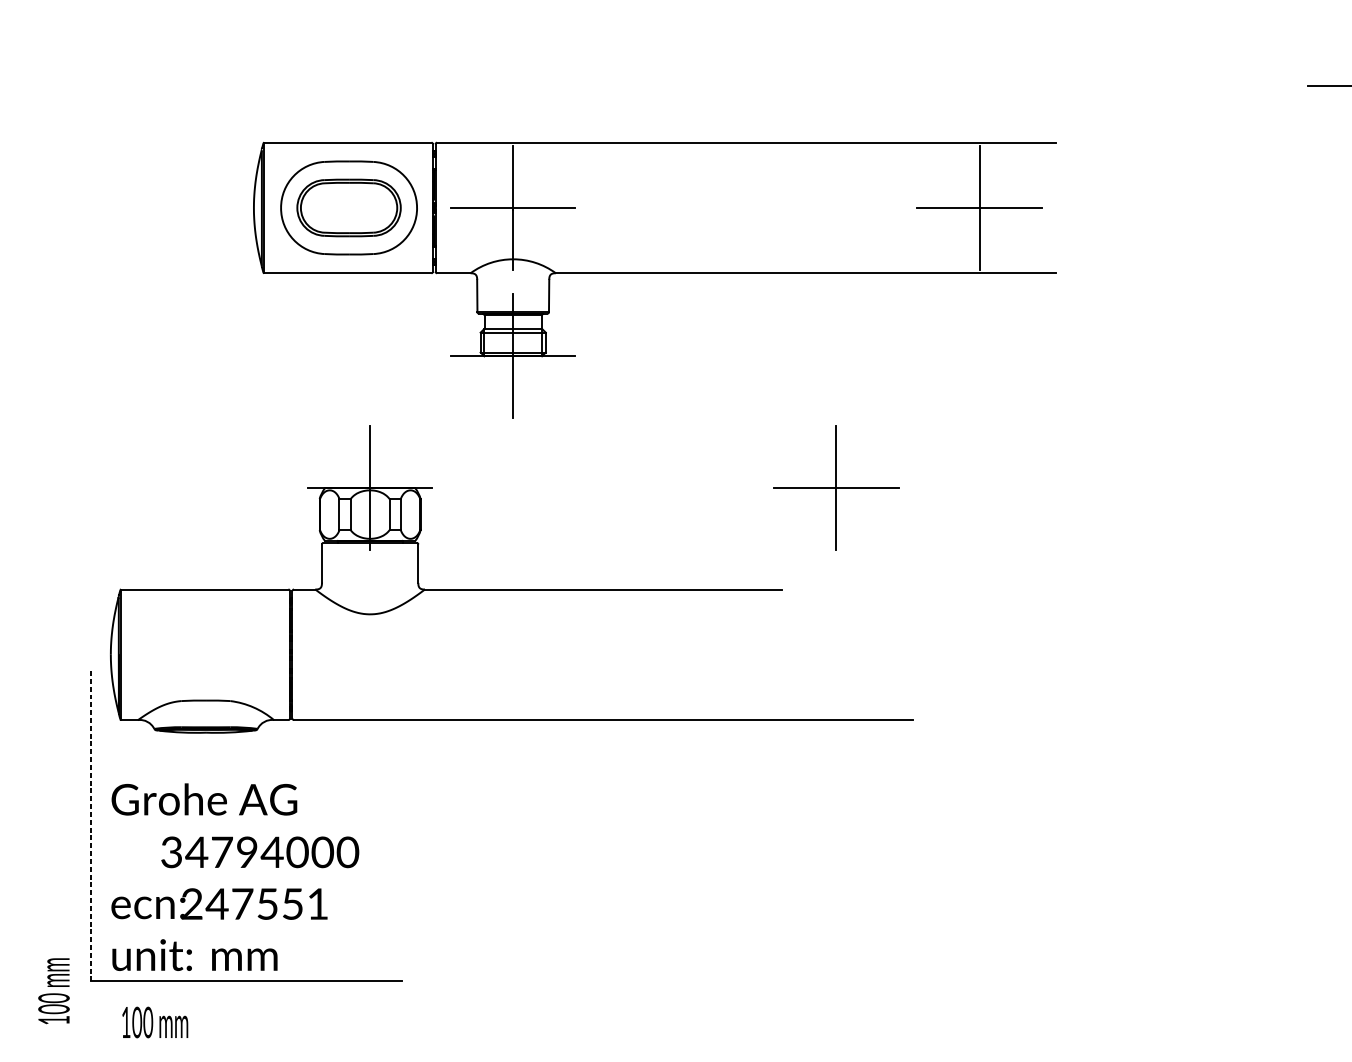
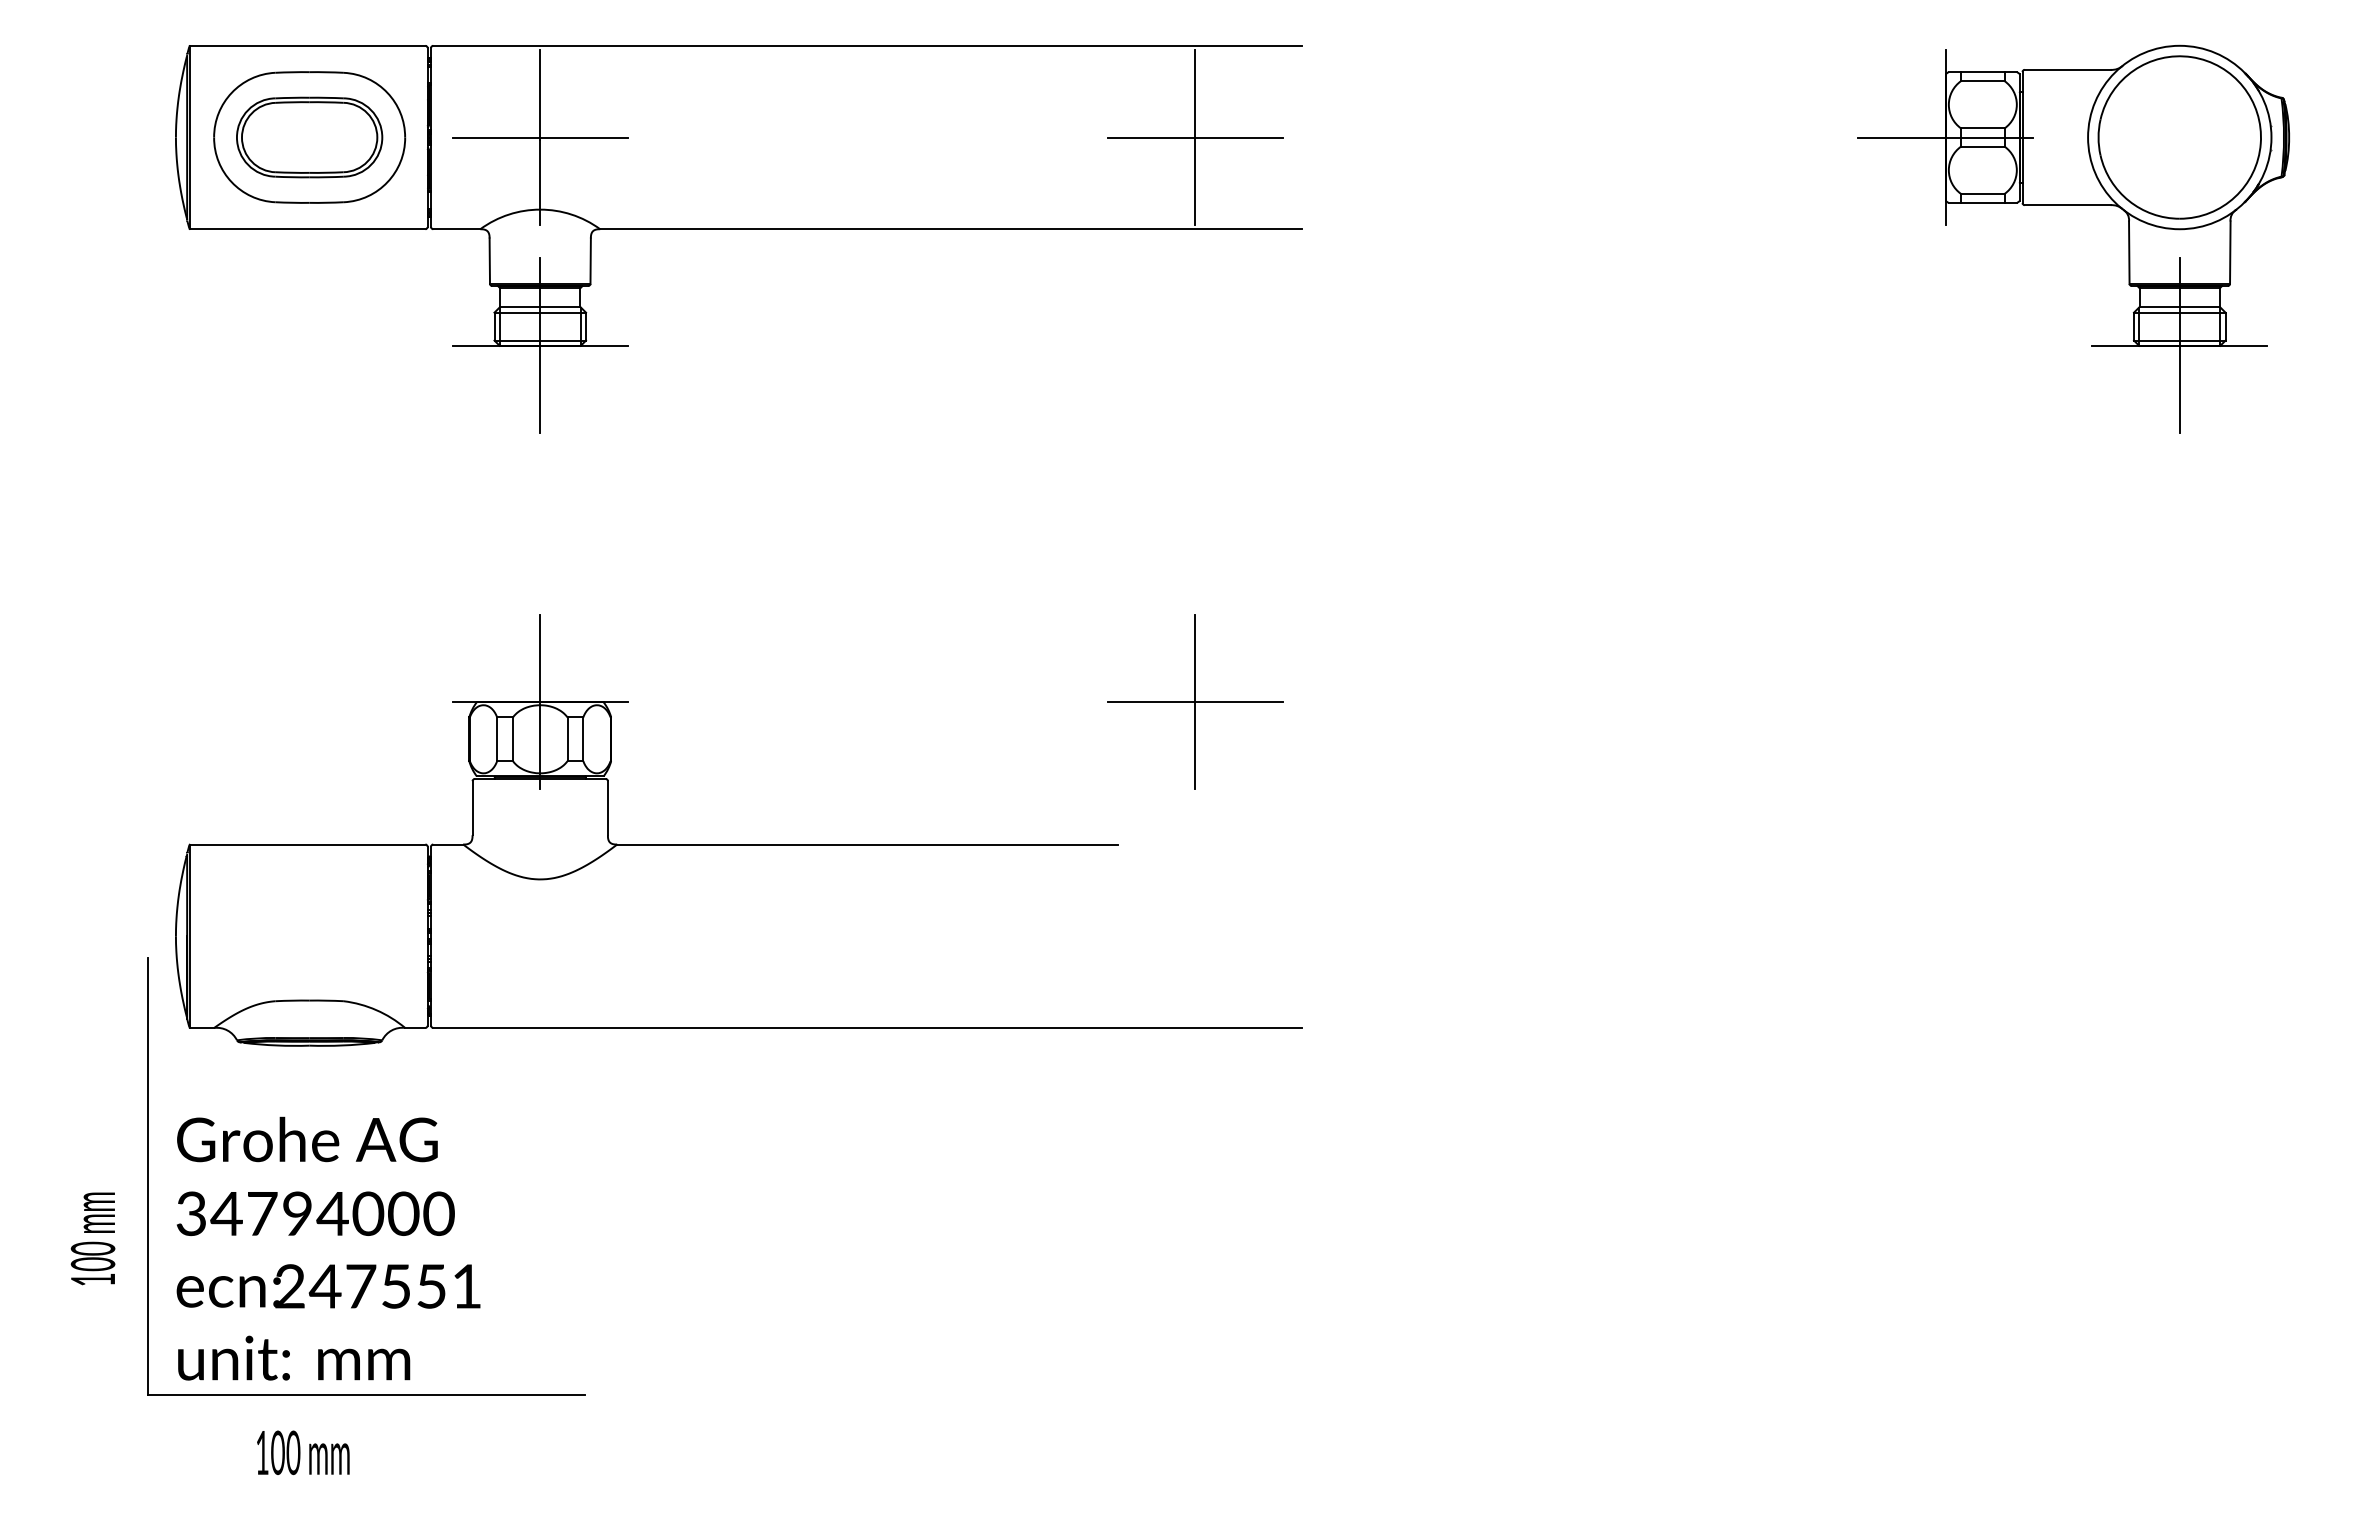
part: (654, 273) -> (738, 229), moved
line: (91, 825) -> (148, 1176), dashed -> solid
text: (260, 852) -> (315, 1213), moved
text: (53, 990) -> (92, 1238), moved
text: (155, 1022) -> (303, 1452), moved

